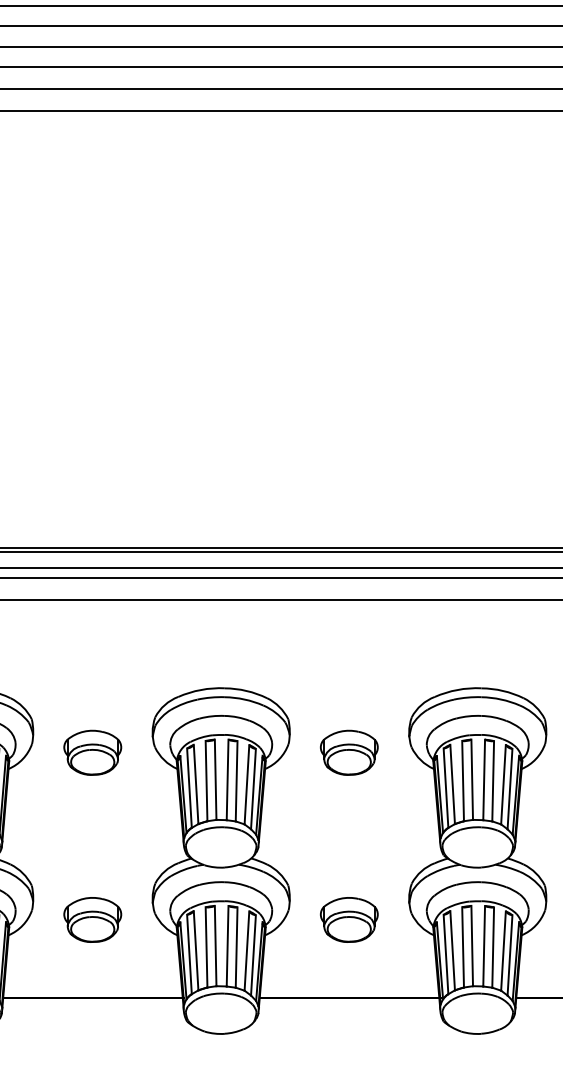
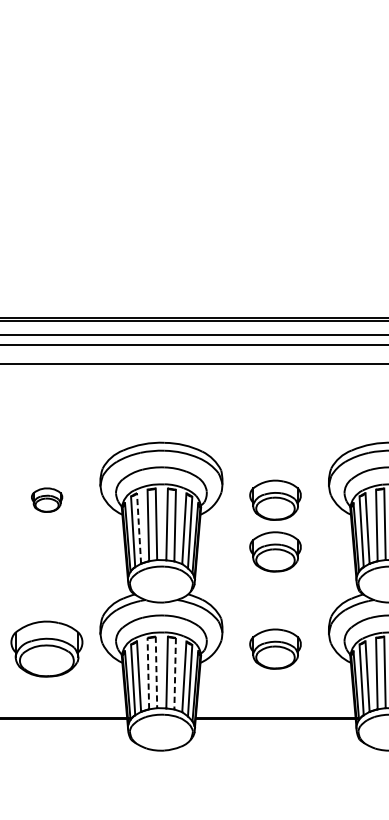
part: (92, 752) -> (46, 499), size x0.6
line: (196, 784) -> (139, 528), solid -> dashed
part: (349, 810) -> (275, 551), added
part: (92, 919) -> (46, 648), size x1.4
line: (206, 946) -> (148, 672), solid -> dashed
line: (215, 946) -> (156, 672), solid -> dashed
line: (236, 948) -> (175, 674), solid -> dashed

